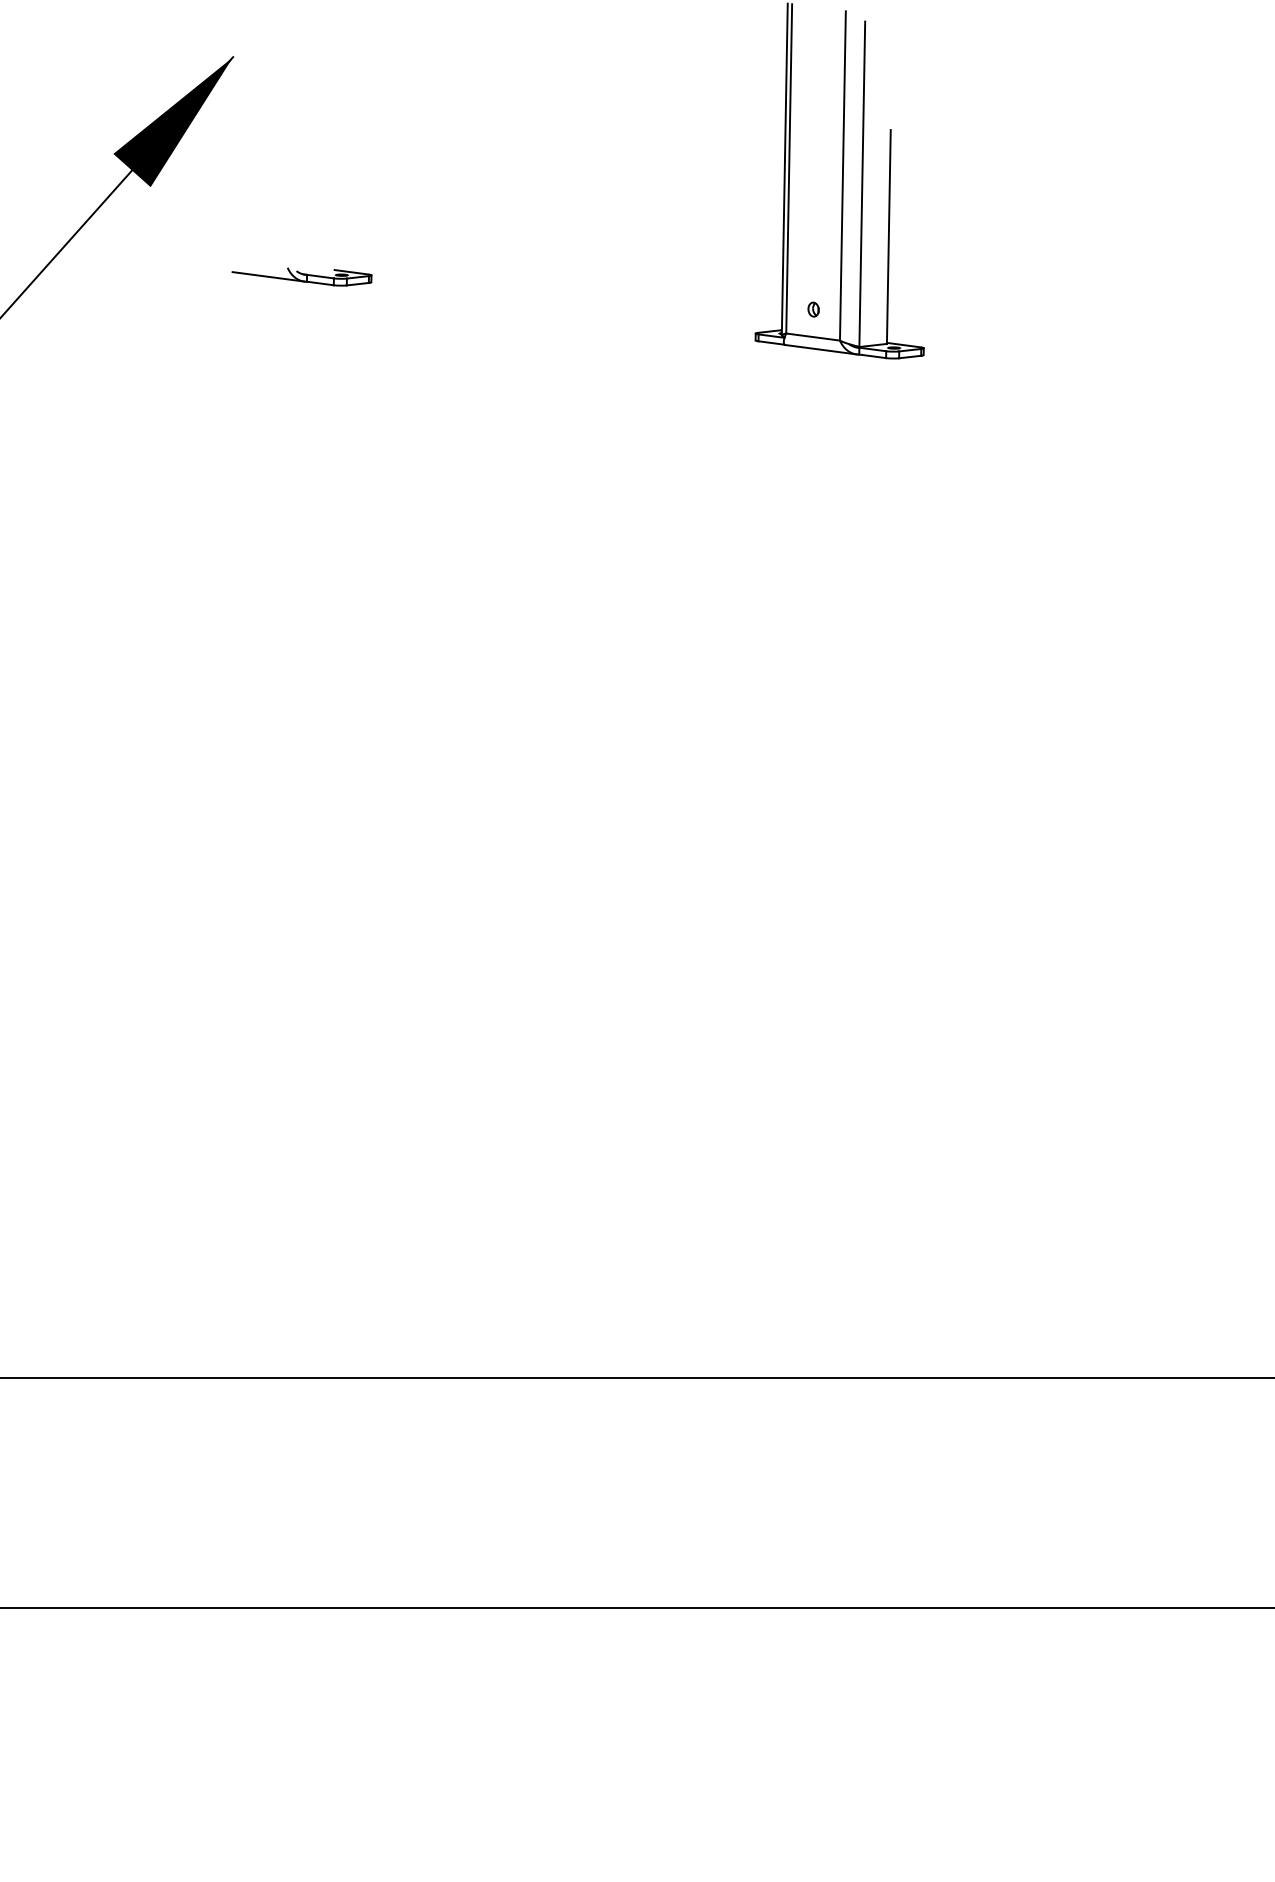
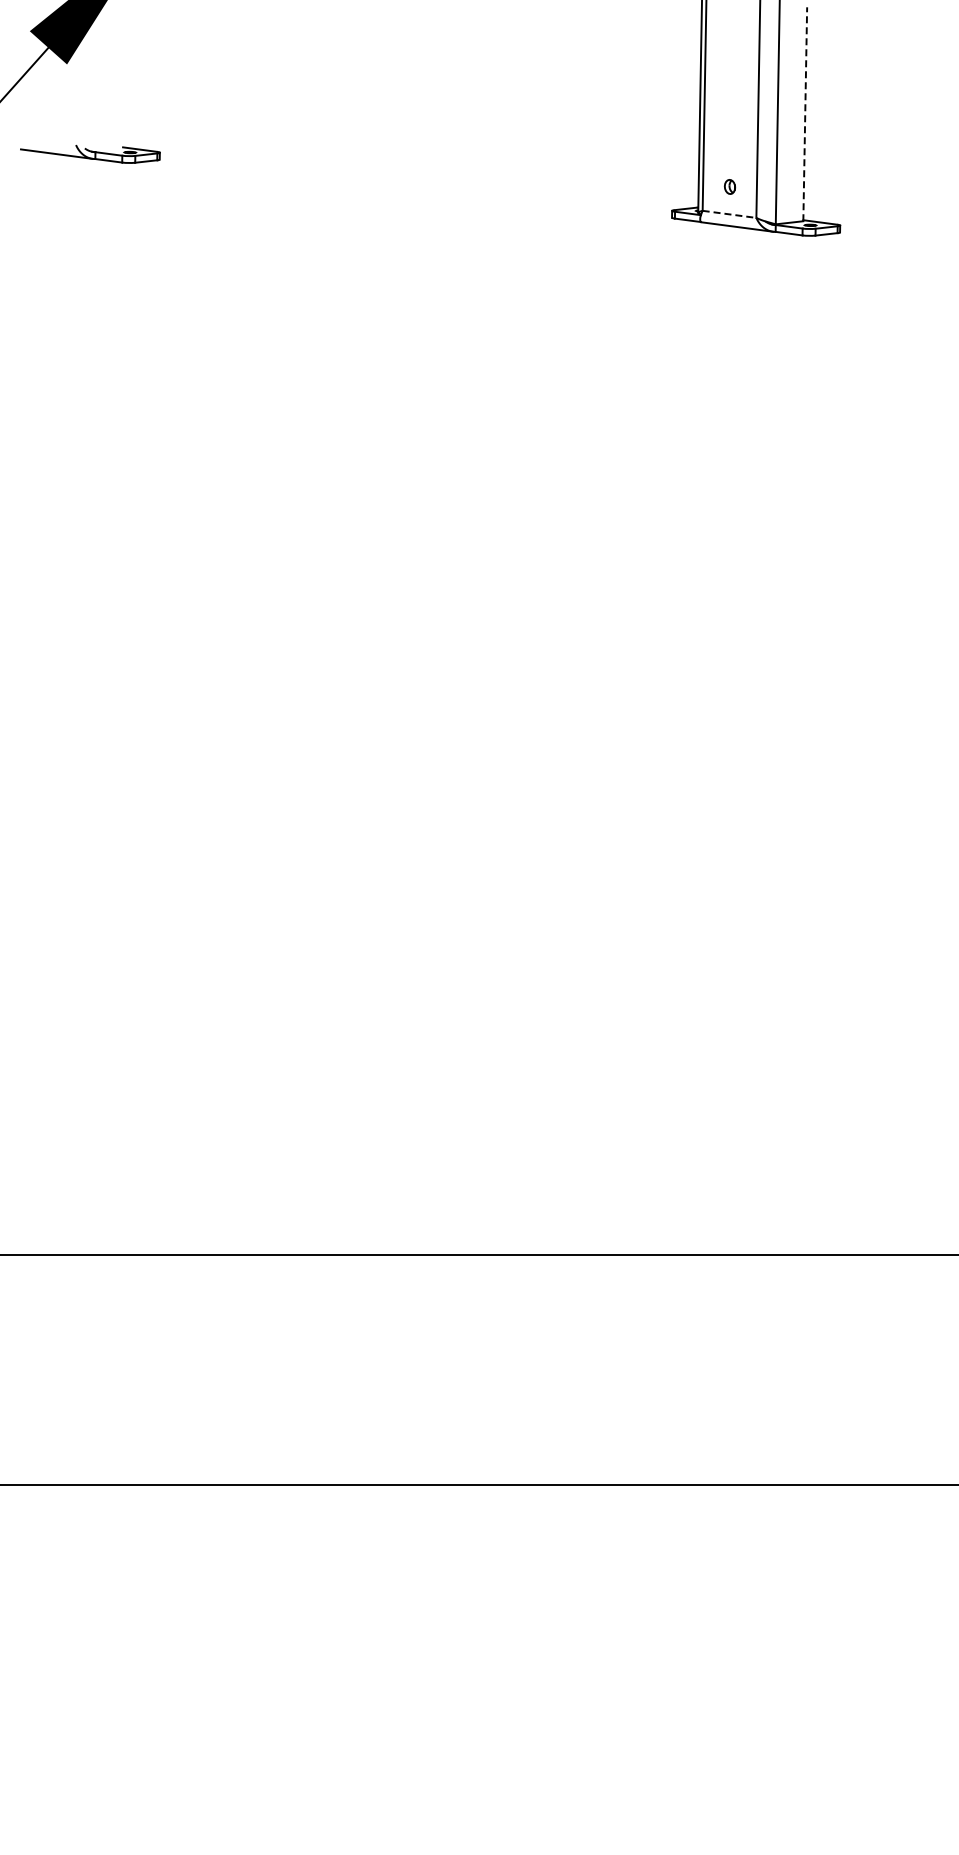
line: (888, 236) -> (804, 113), solid -> dashed
part: (301, 276) -> (89, 153), moved
line: (813, 337) -> (729, 214), solid -> dashed

